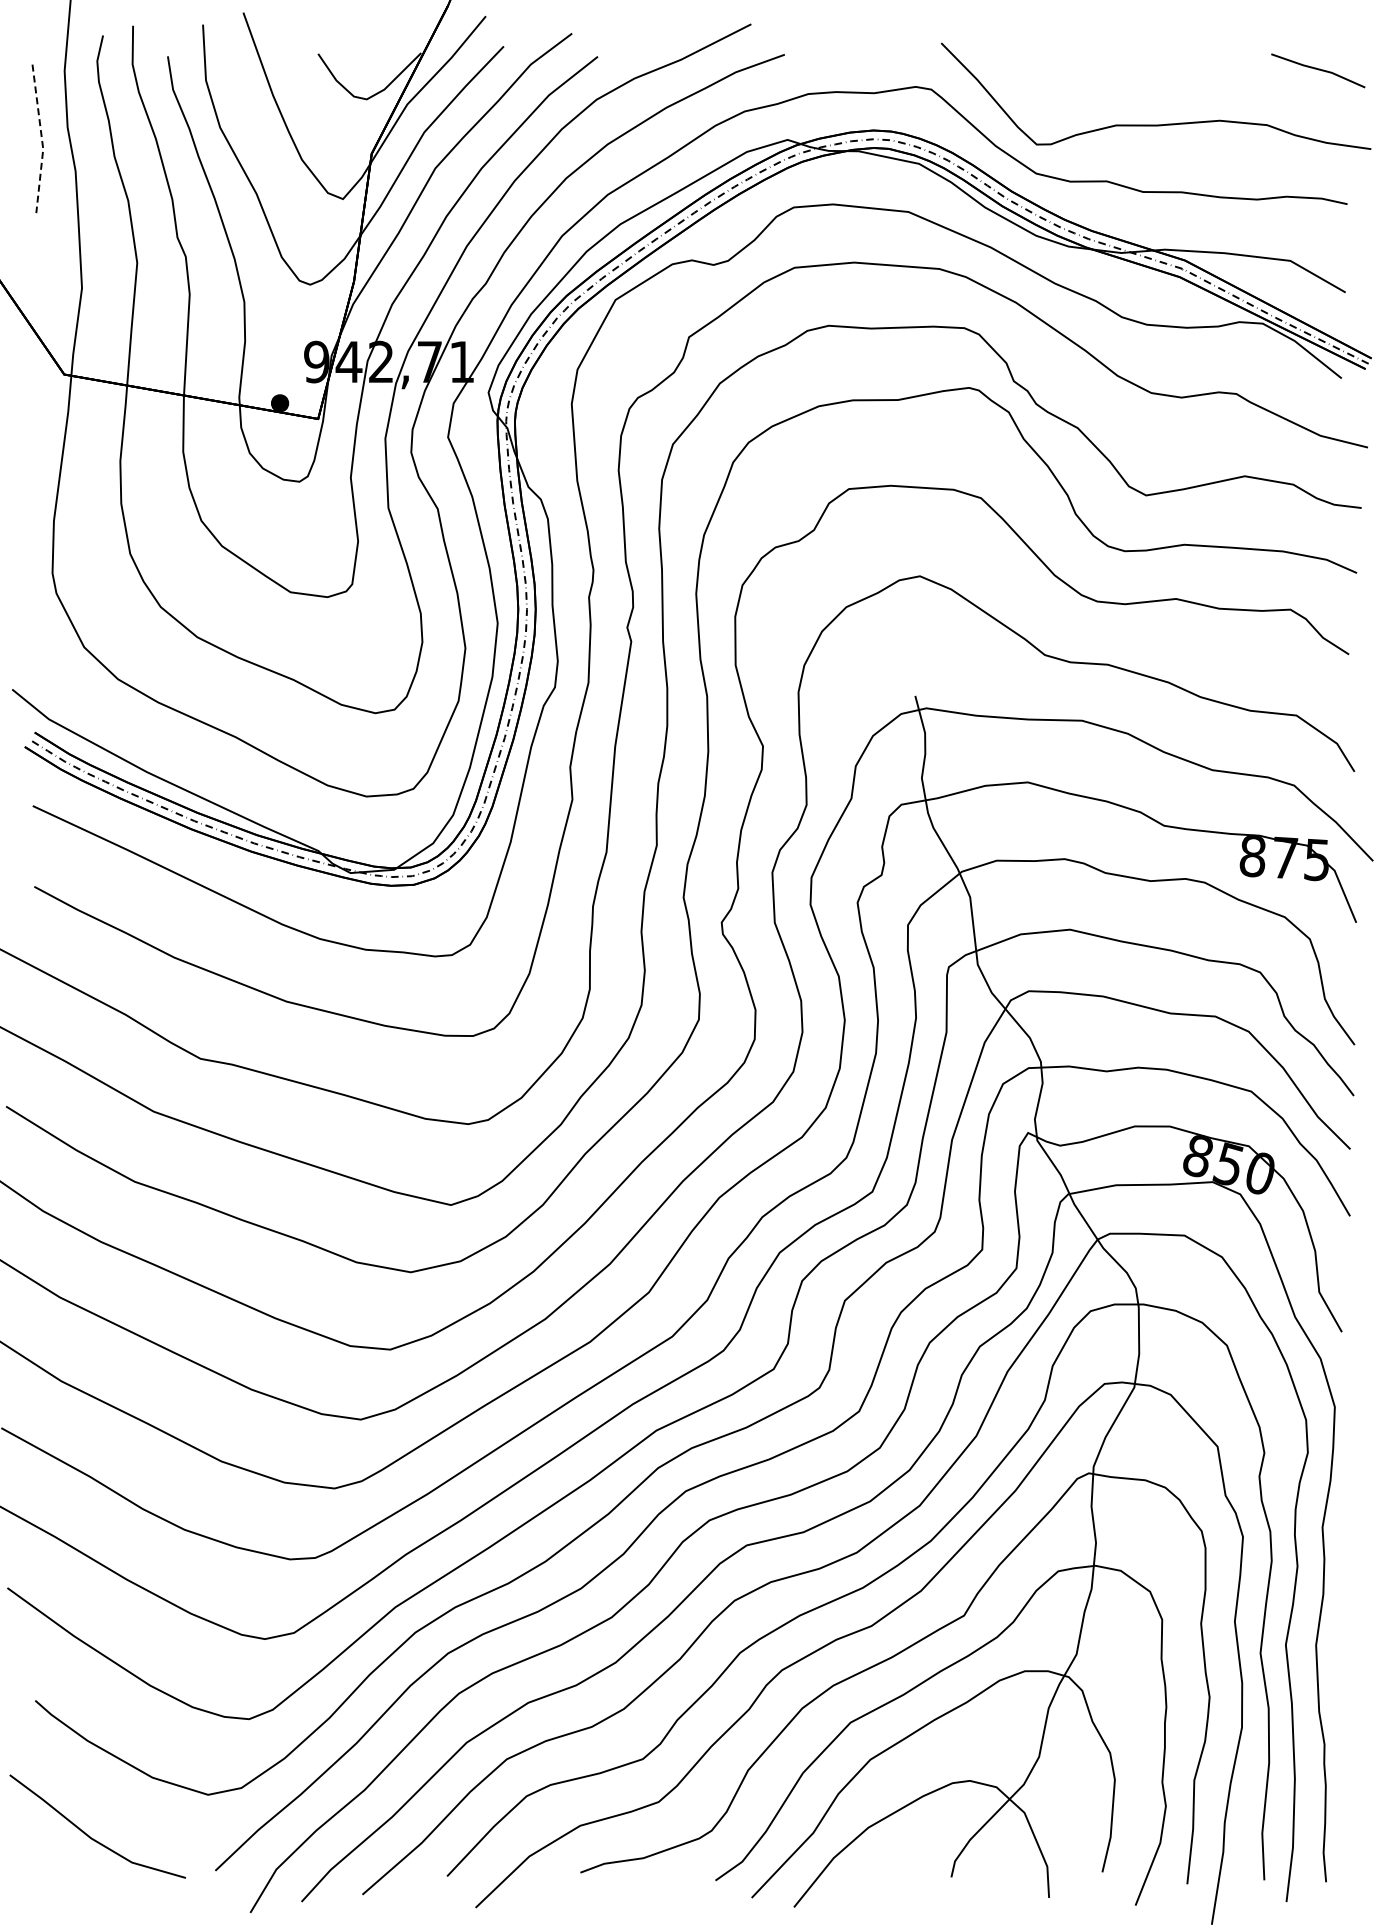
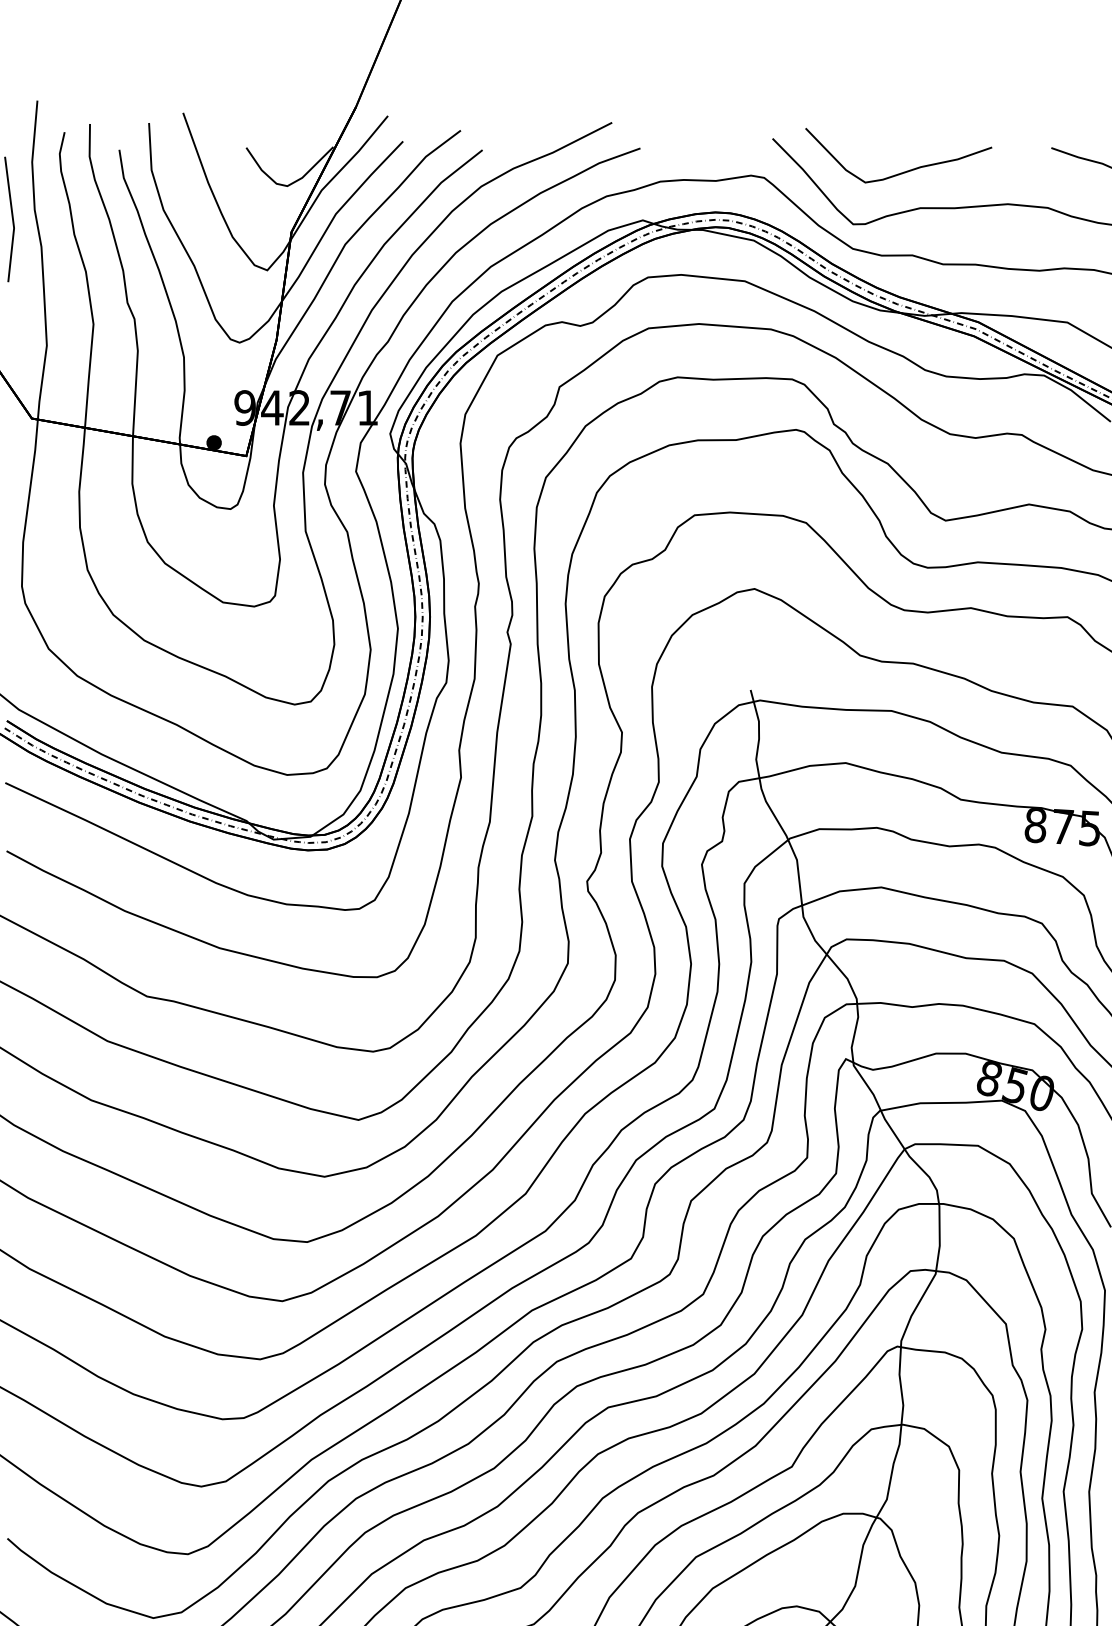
curve: (1096, 82) -> (903, 171), added
line: (42, 139) -> (13, 220), dashed -> solid

